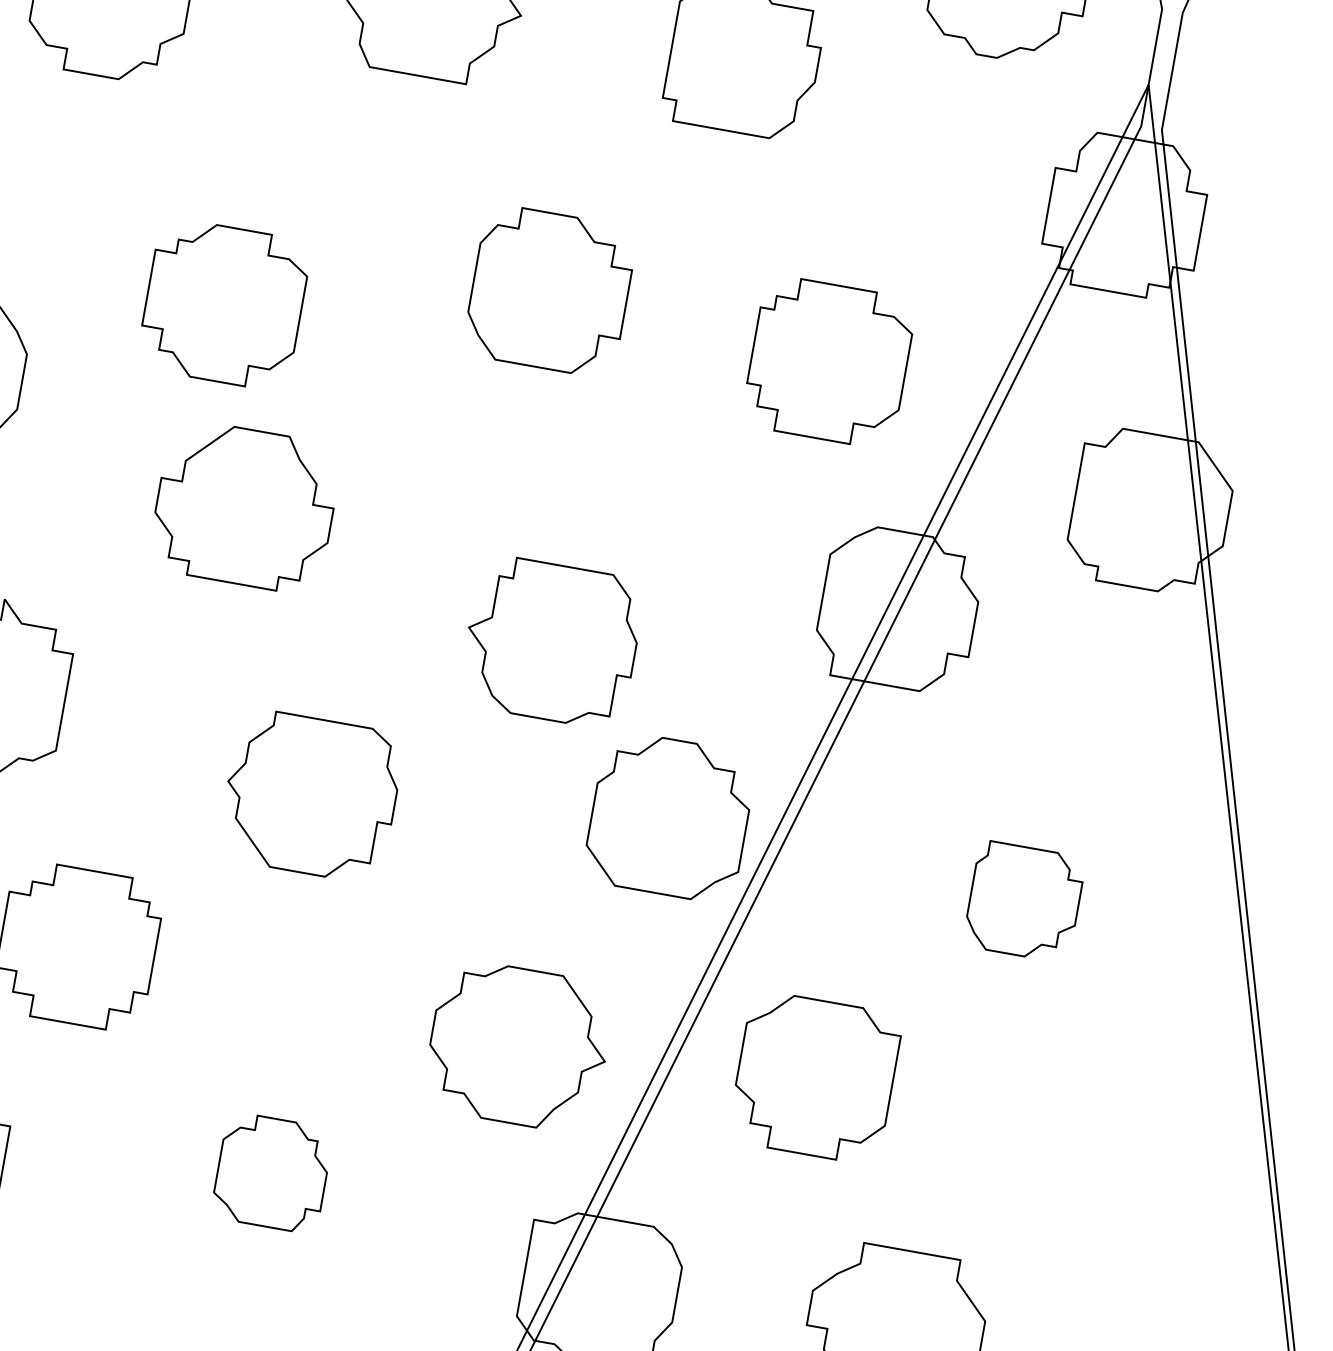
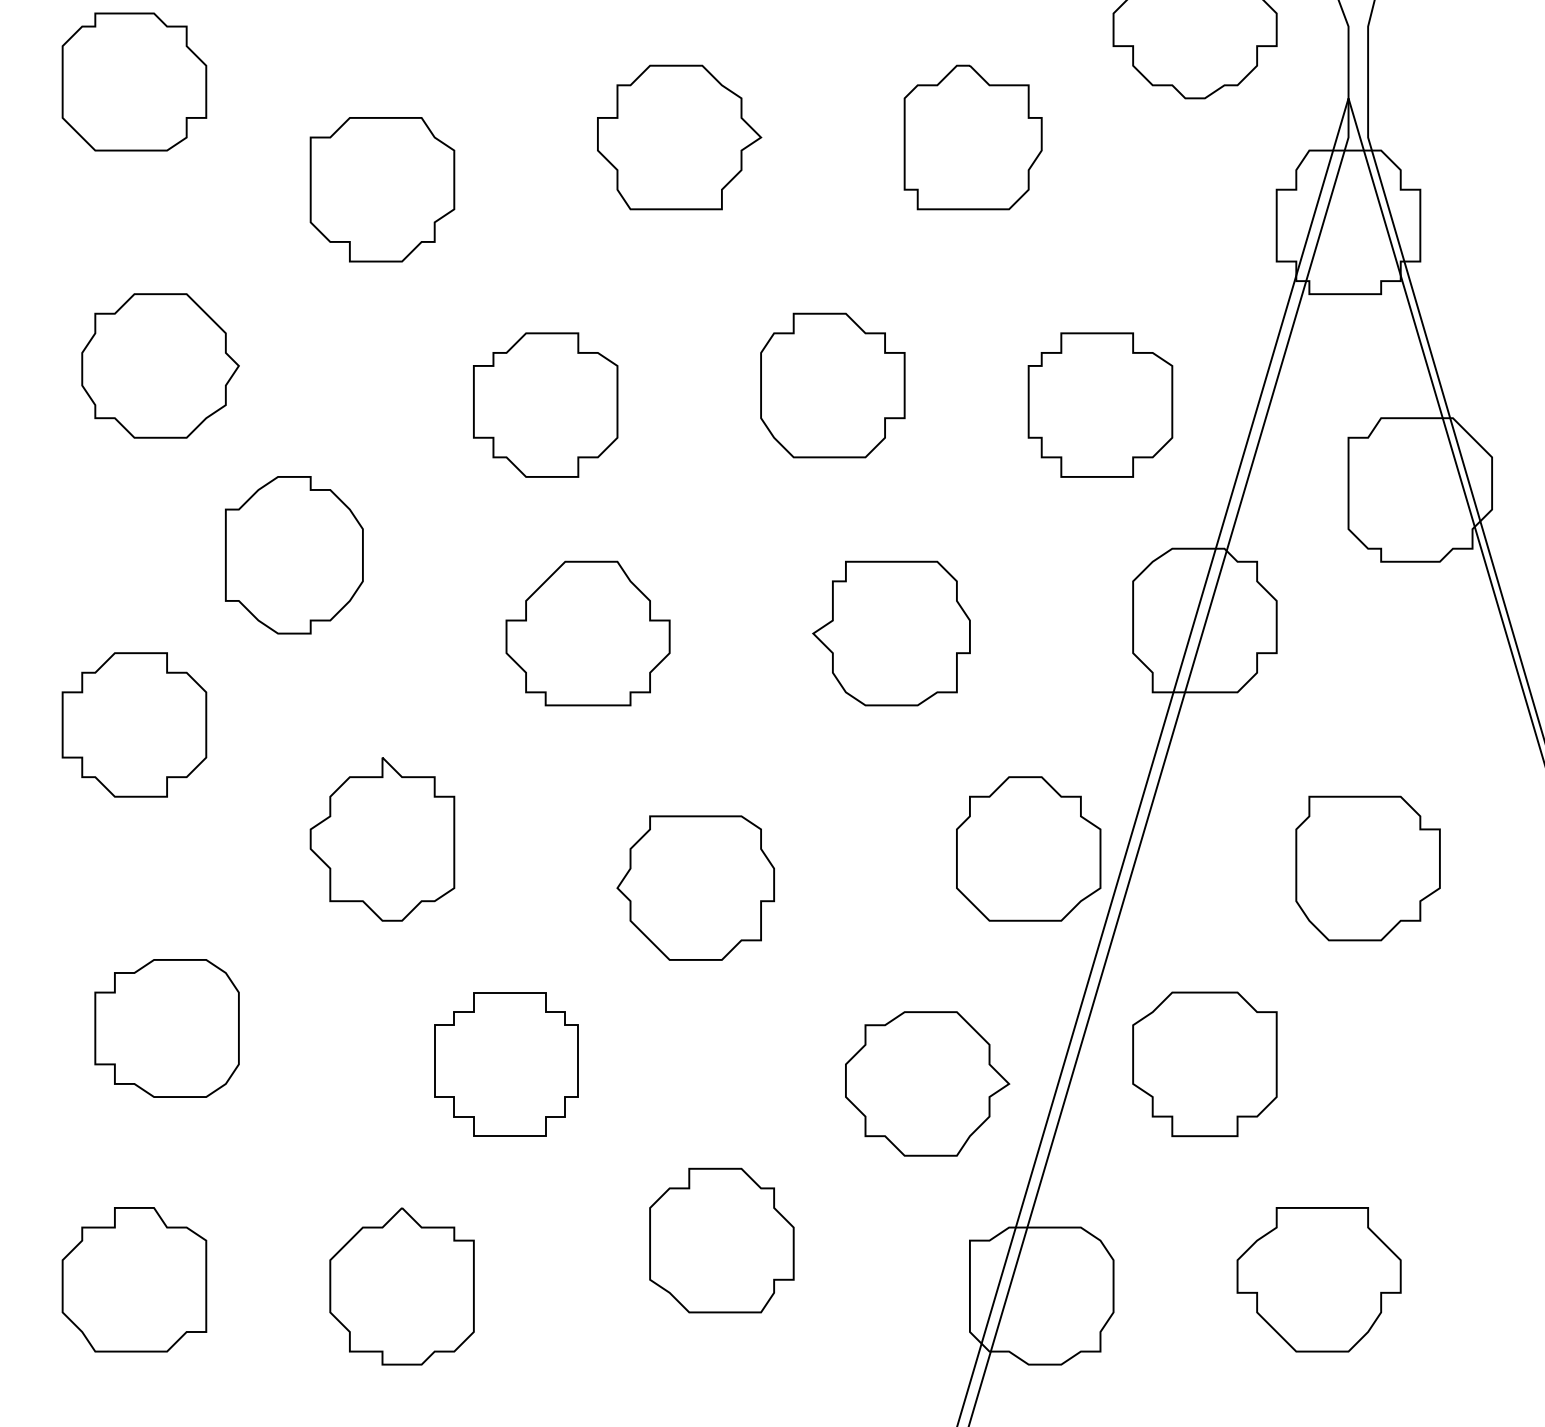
part: (224, 303) -> (545, 404), moved
part: (551, 642) -> (891, 633), moved
part: (1023, 901) -> (1367, 868), size x1.43
part: (271, 1172) -> (721, 1240), size x1.43

